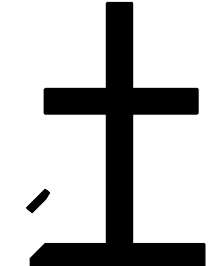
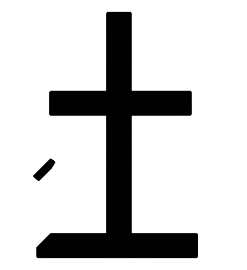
part: (38, 200) -> (44, 169), moved

